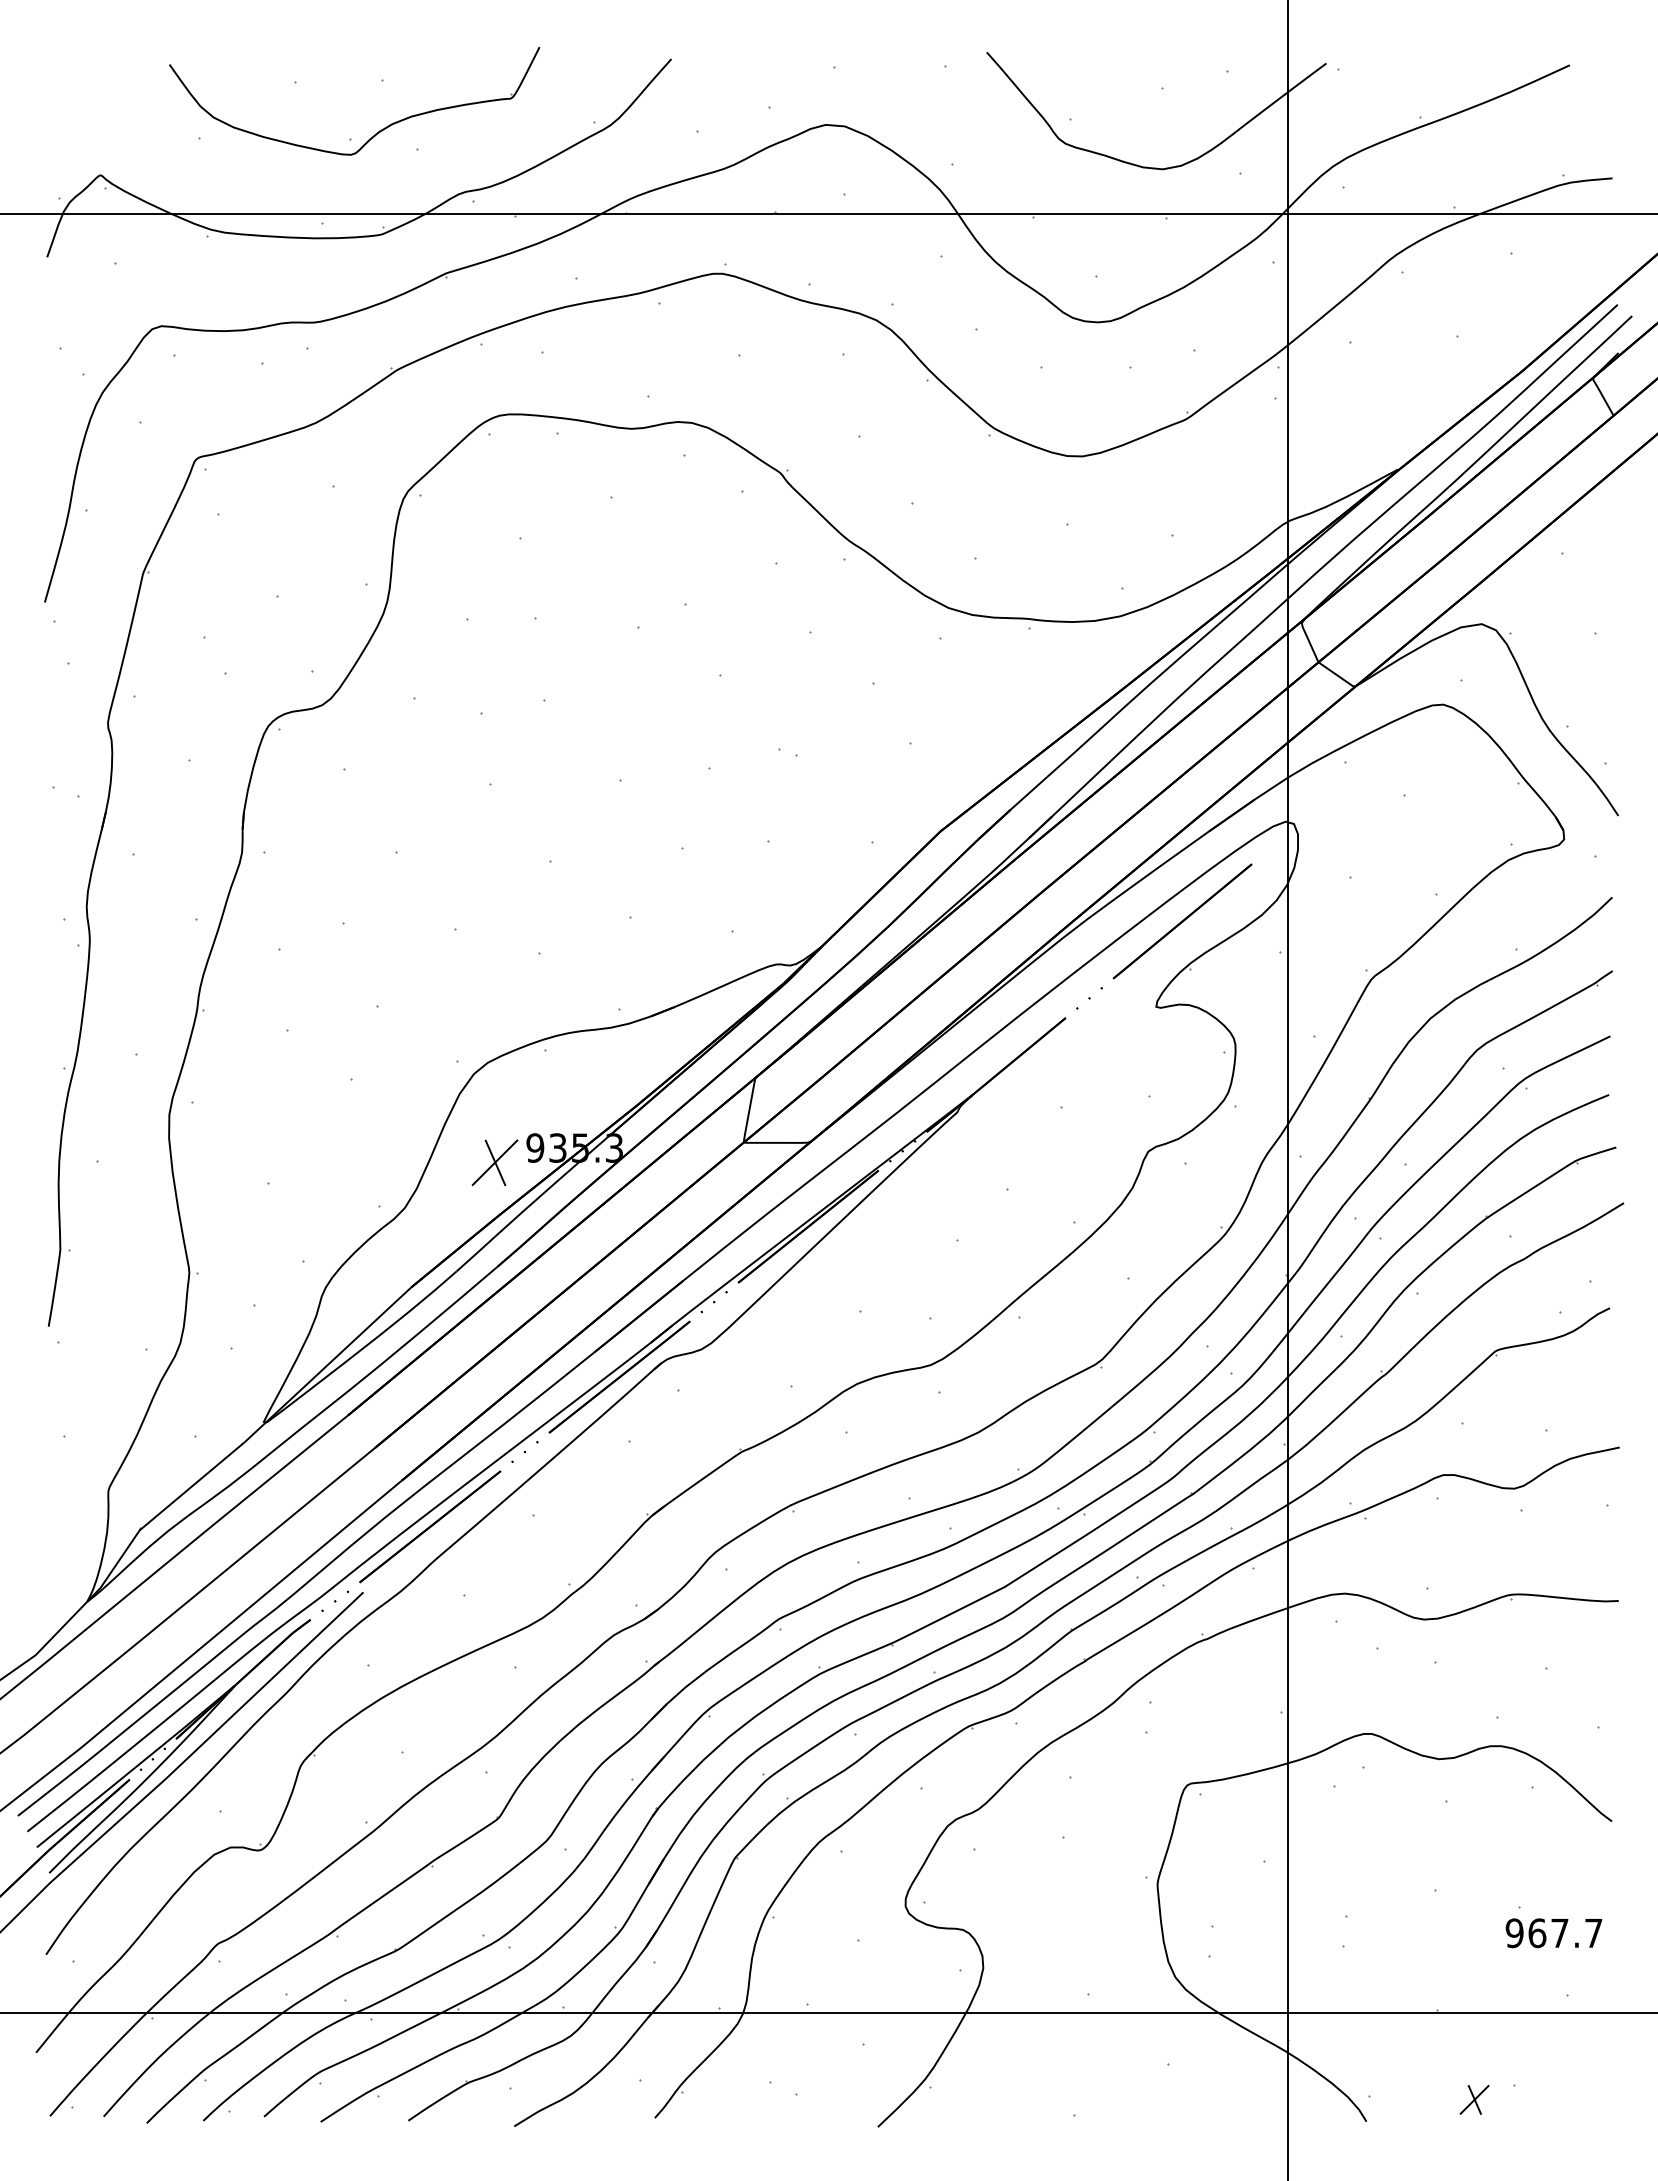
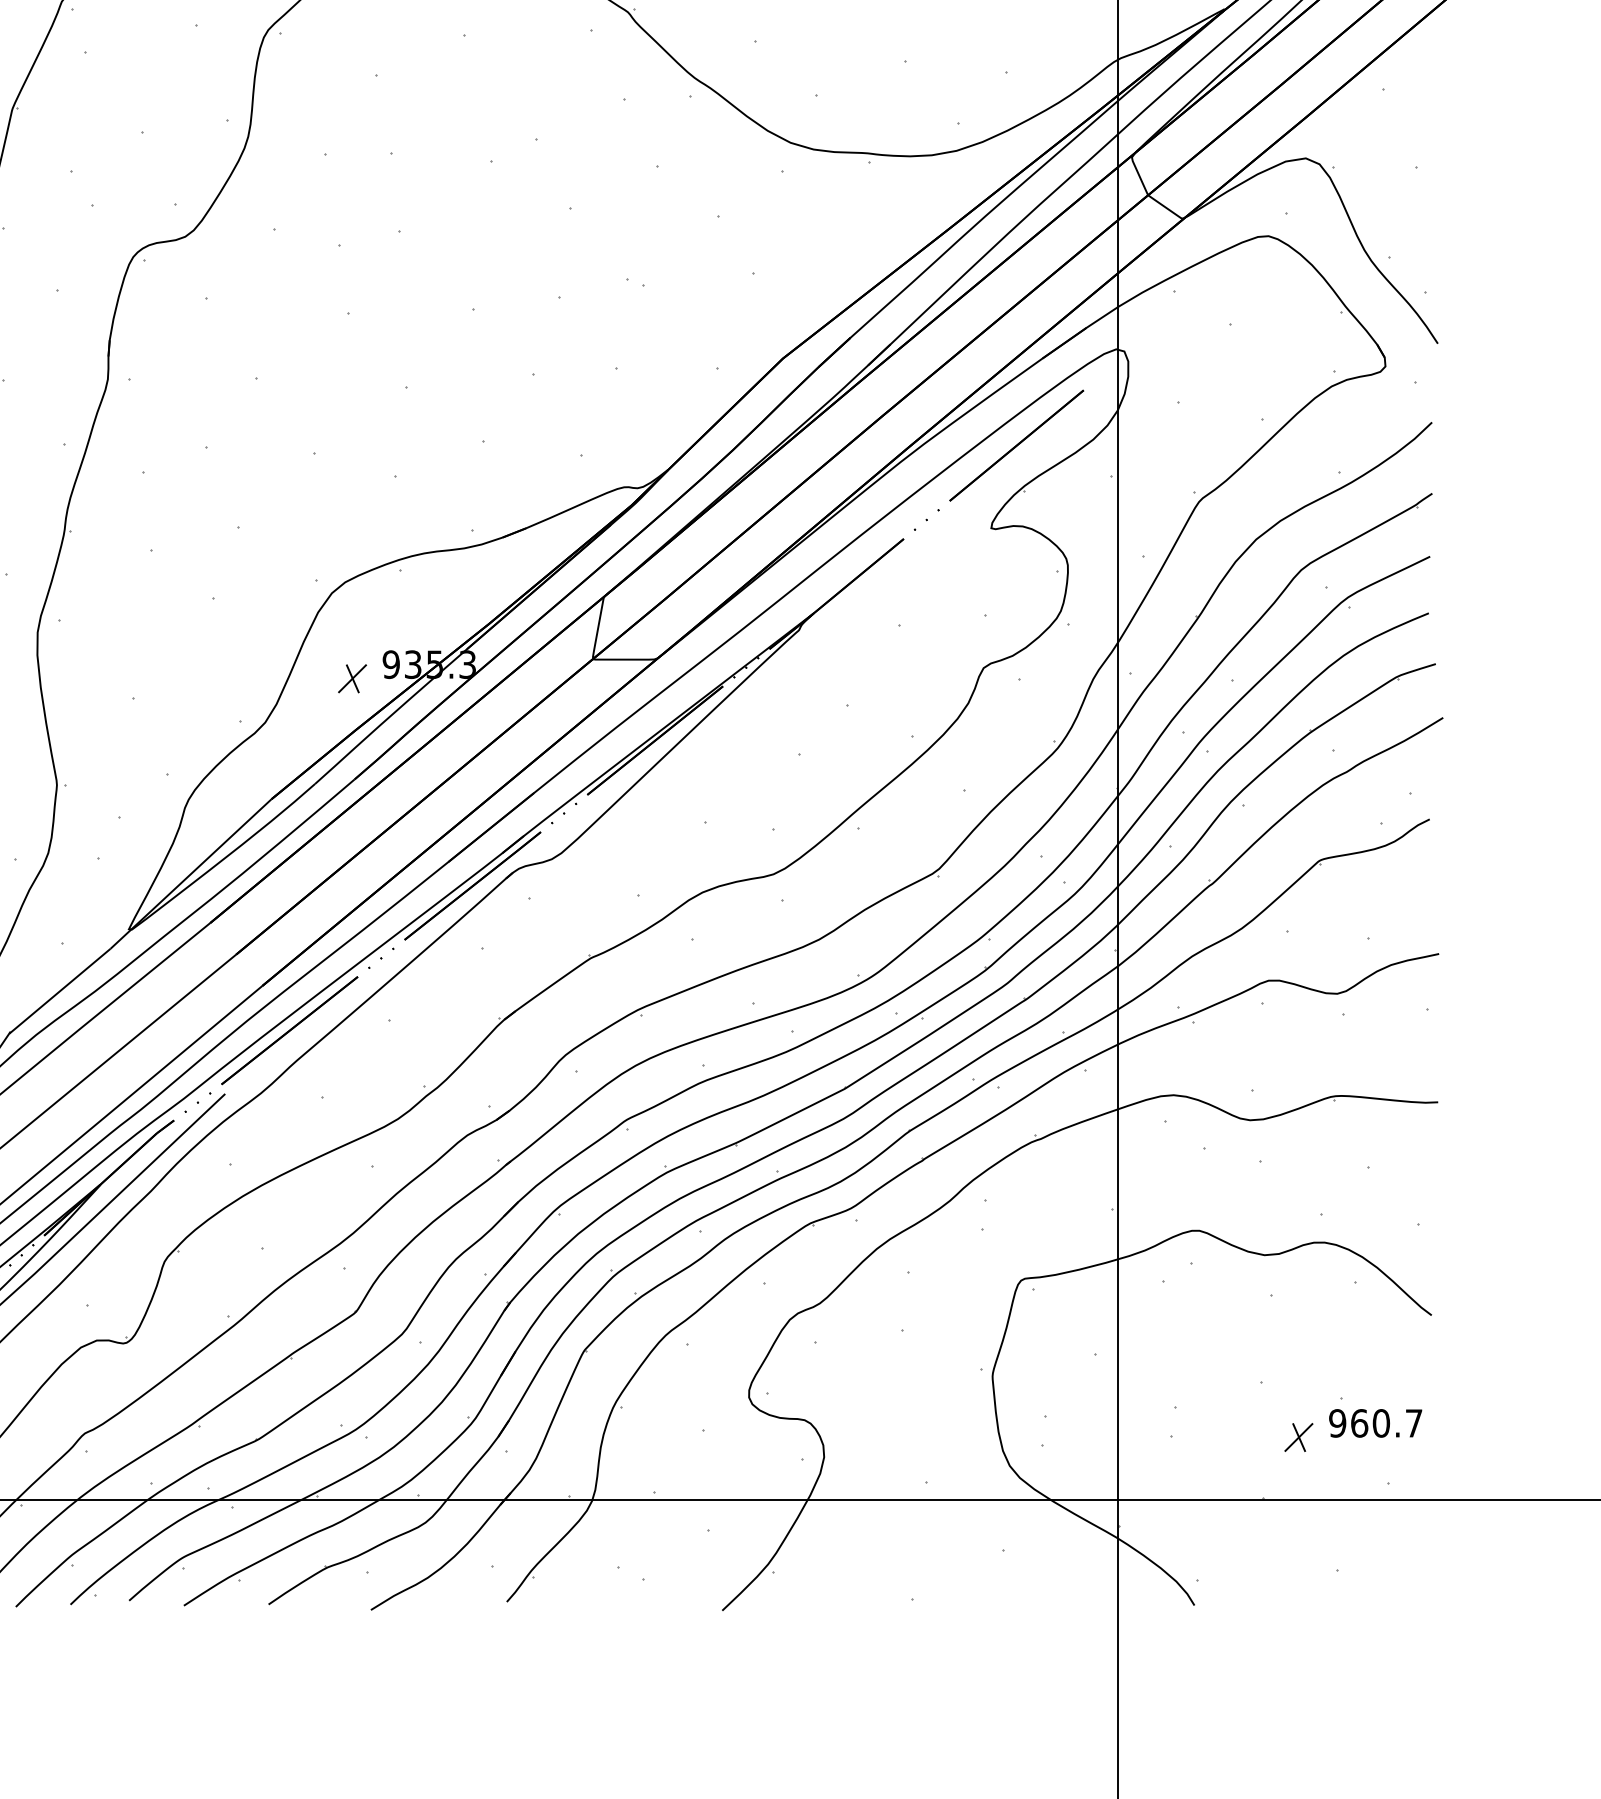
part: (495, 1162) -> (352, 678), size x0.62
text: (1559, 1933) -> (1380, 1423), 967.7 -> 960.7
part: (1474, 2099) -> (1298, 1437), moved

